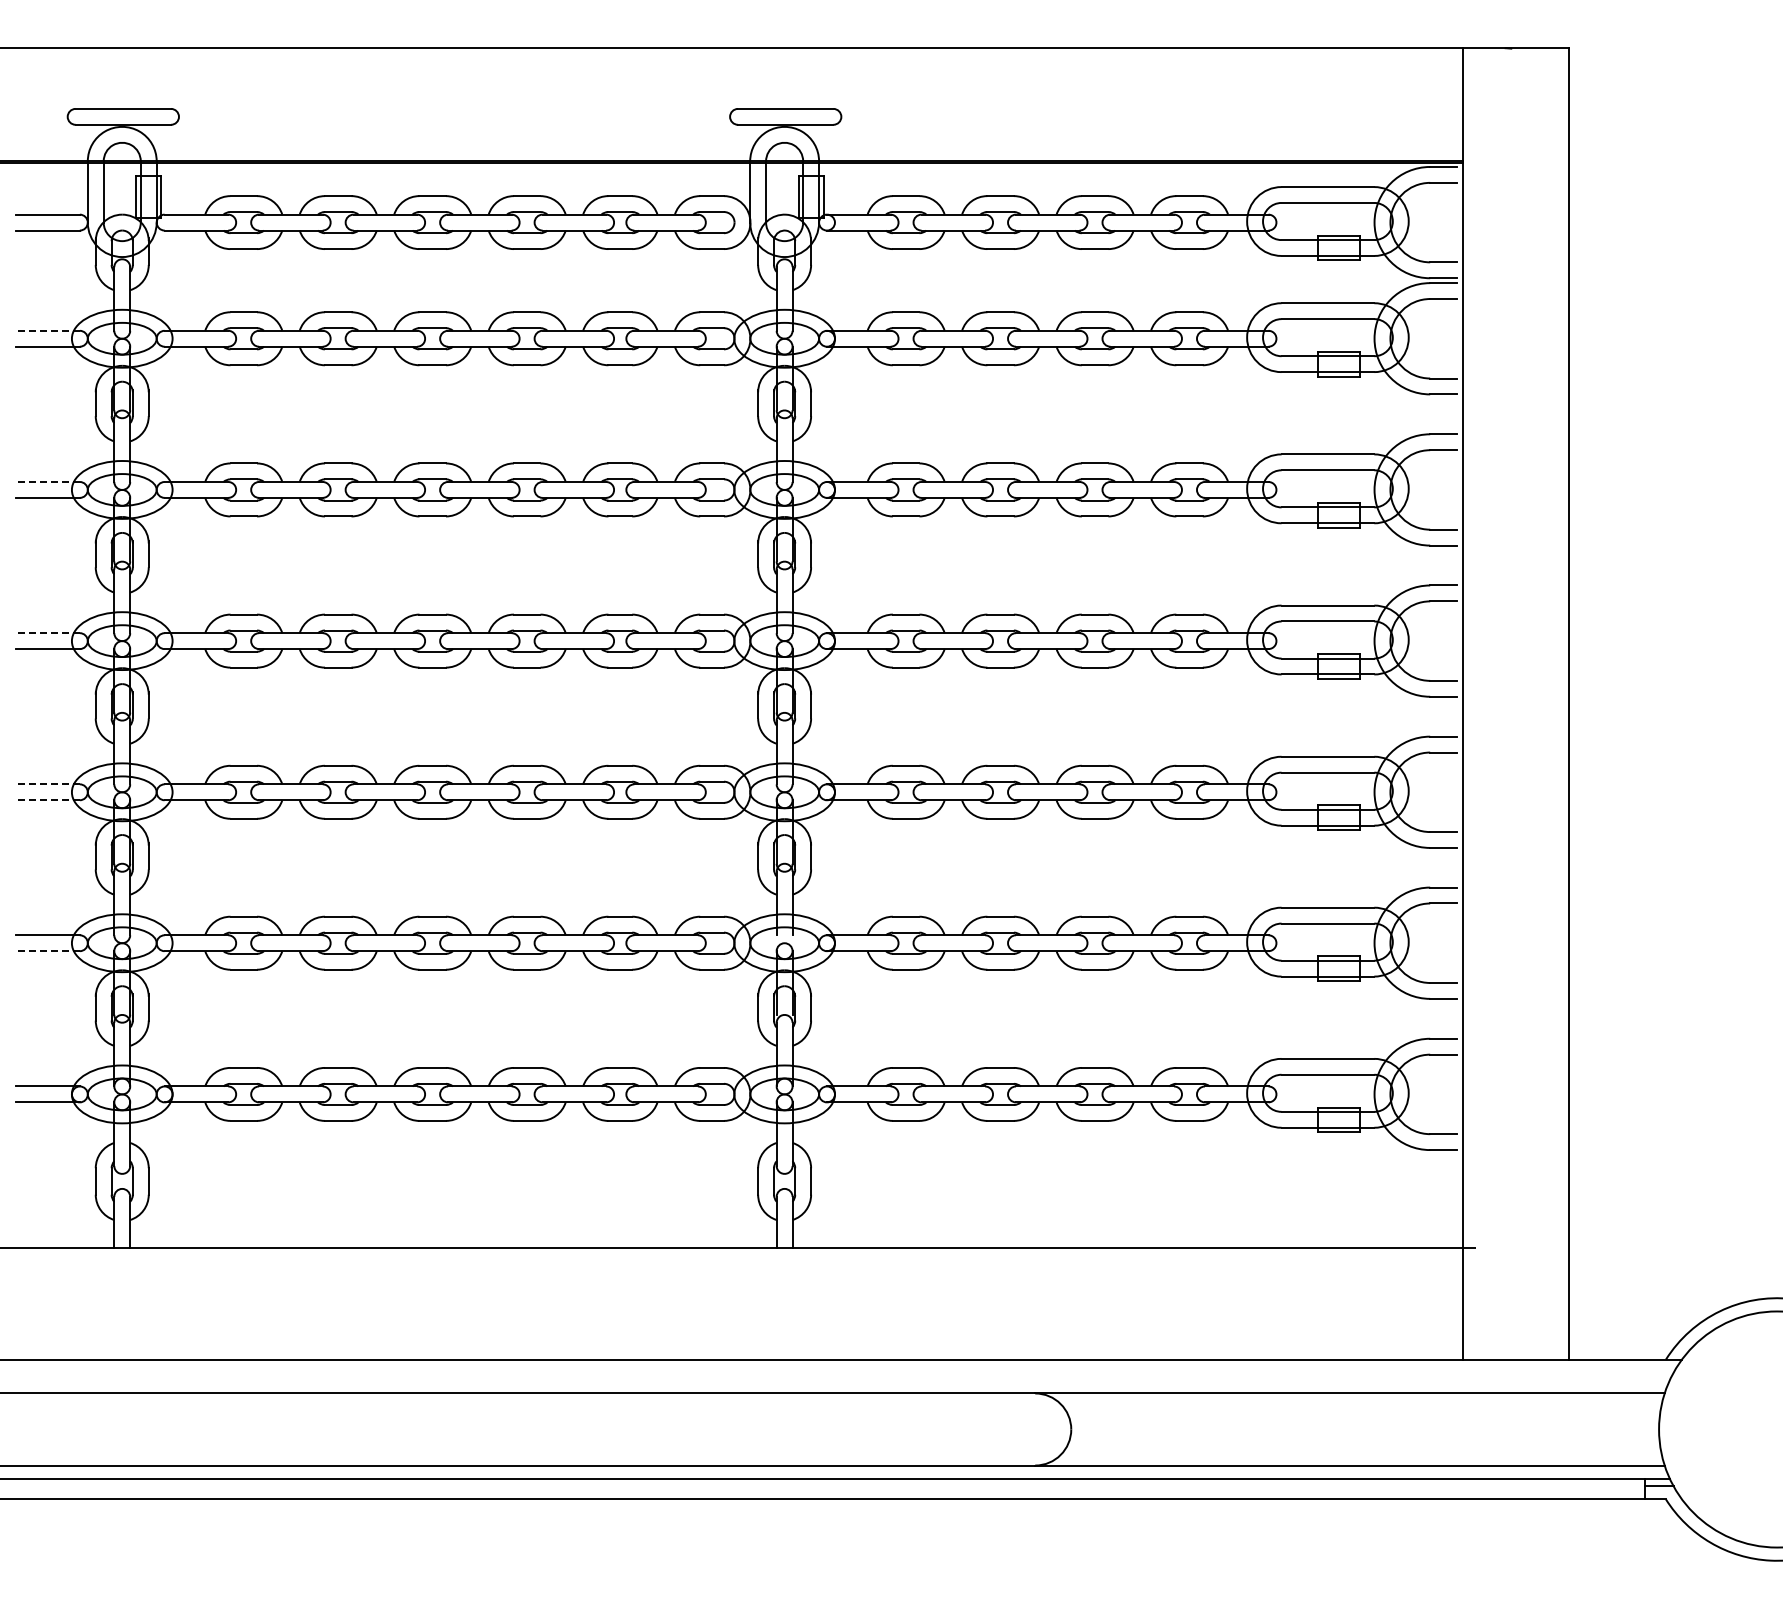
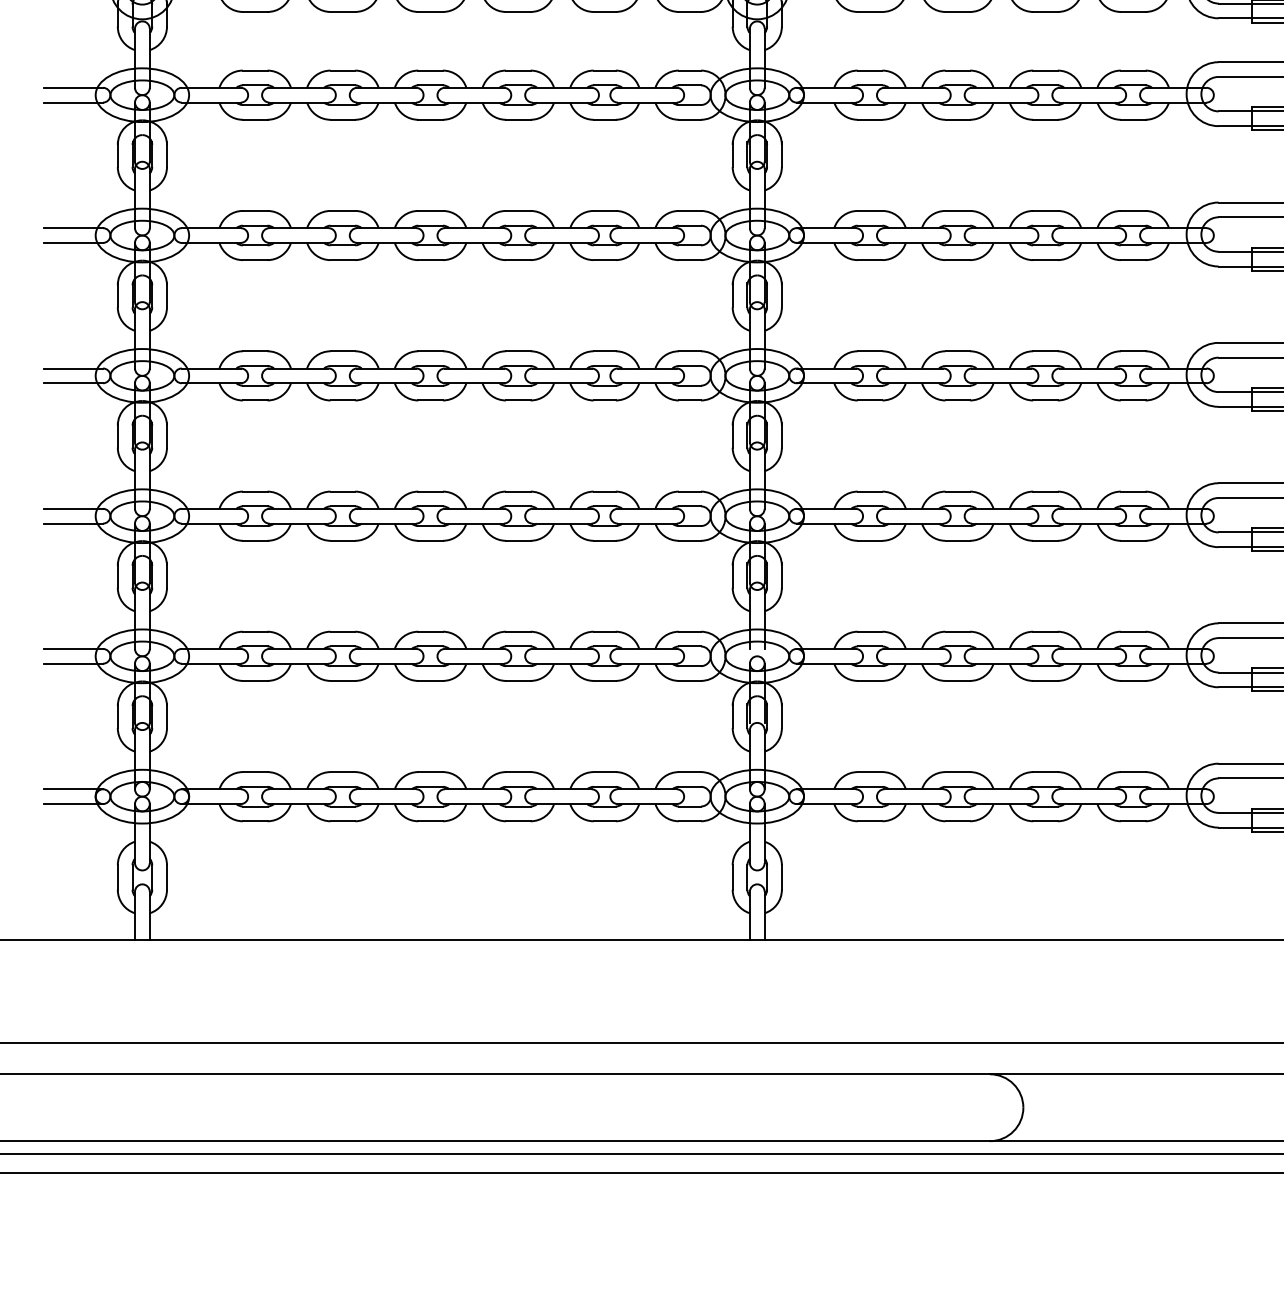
line: (48, 330) -> (73, 87), dashed -> solid
line: (48, 482) -> (73, 228), dashed -> solid
line: (48, 633) -> (73, 368), dashed -> solid
line: (48, 784) -> (73, 508), dashed -> solid
line: (48, 800) -> (73, 523), dashed -> solid
line: (48, 951) -> (73, 664), dashed -> solid

